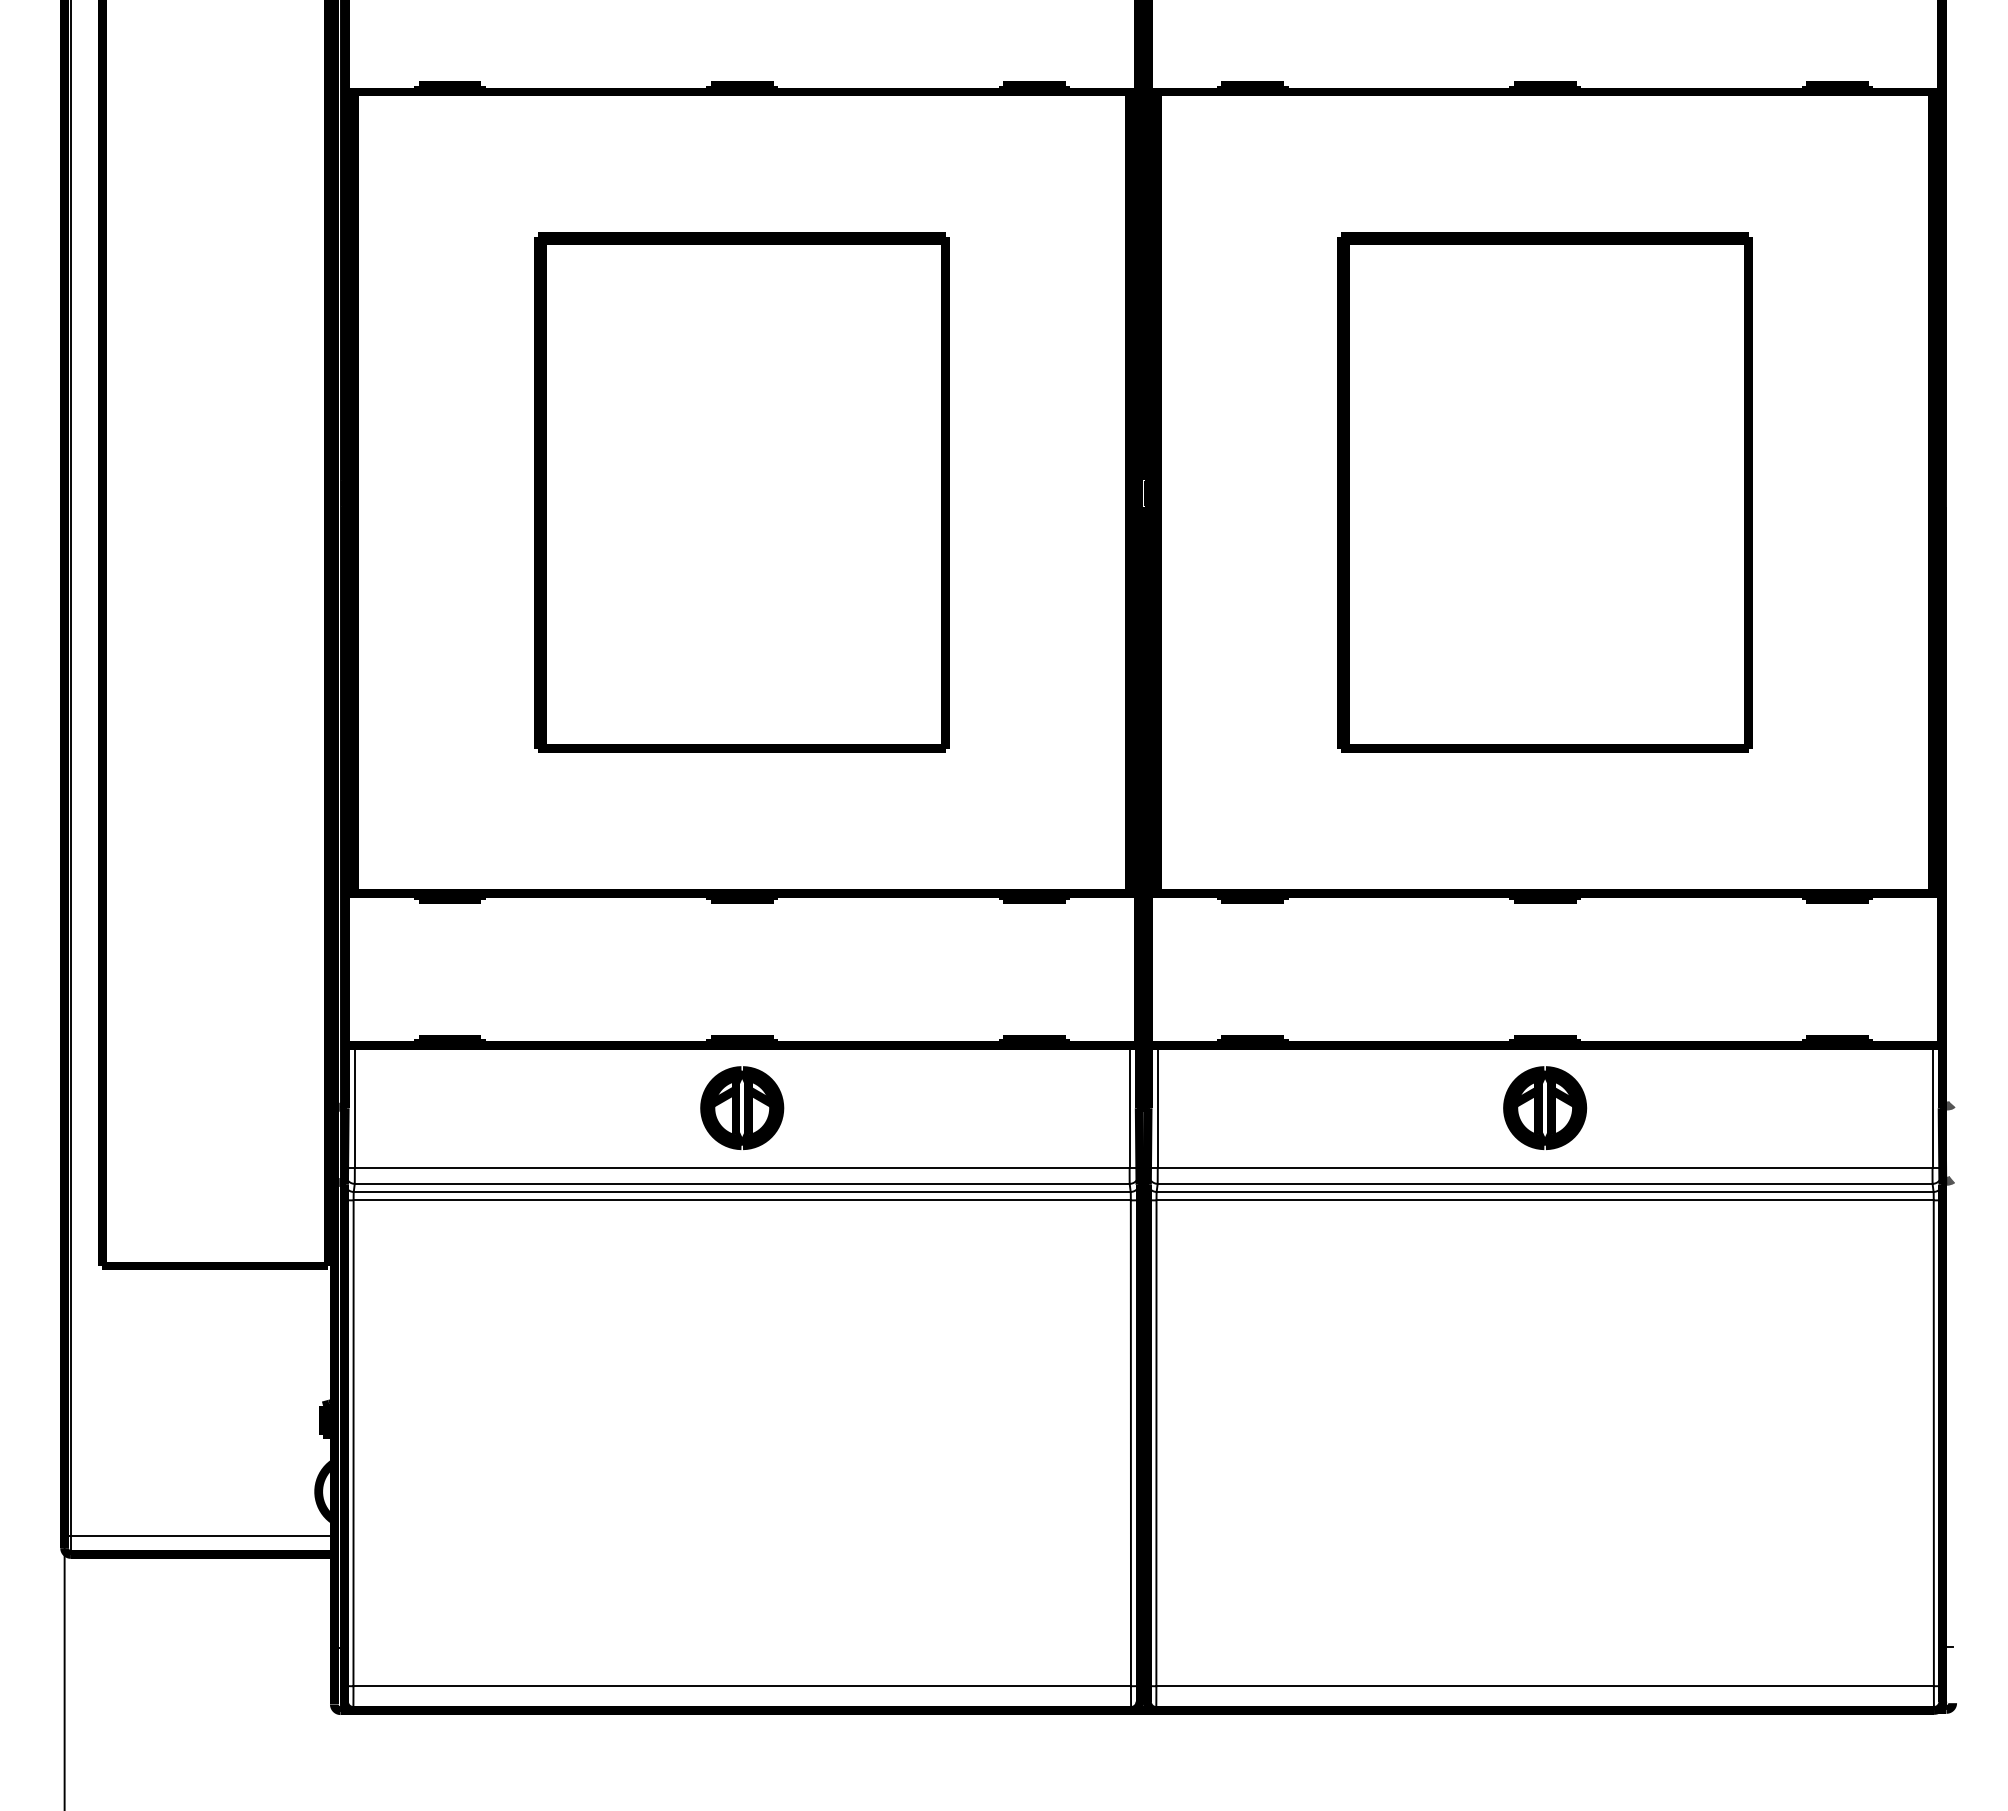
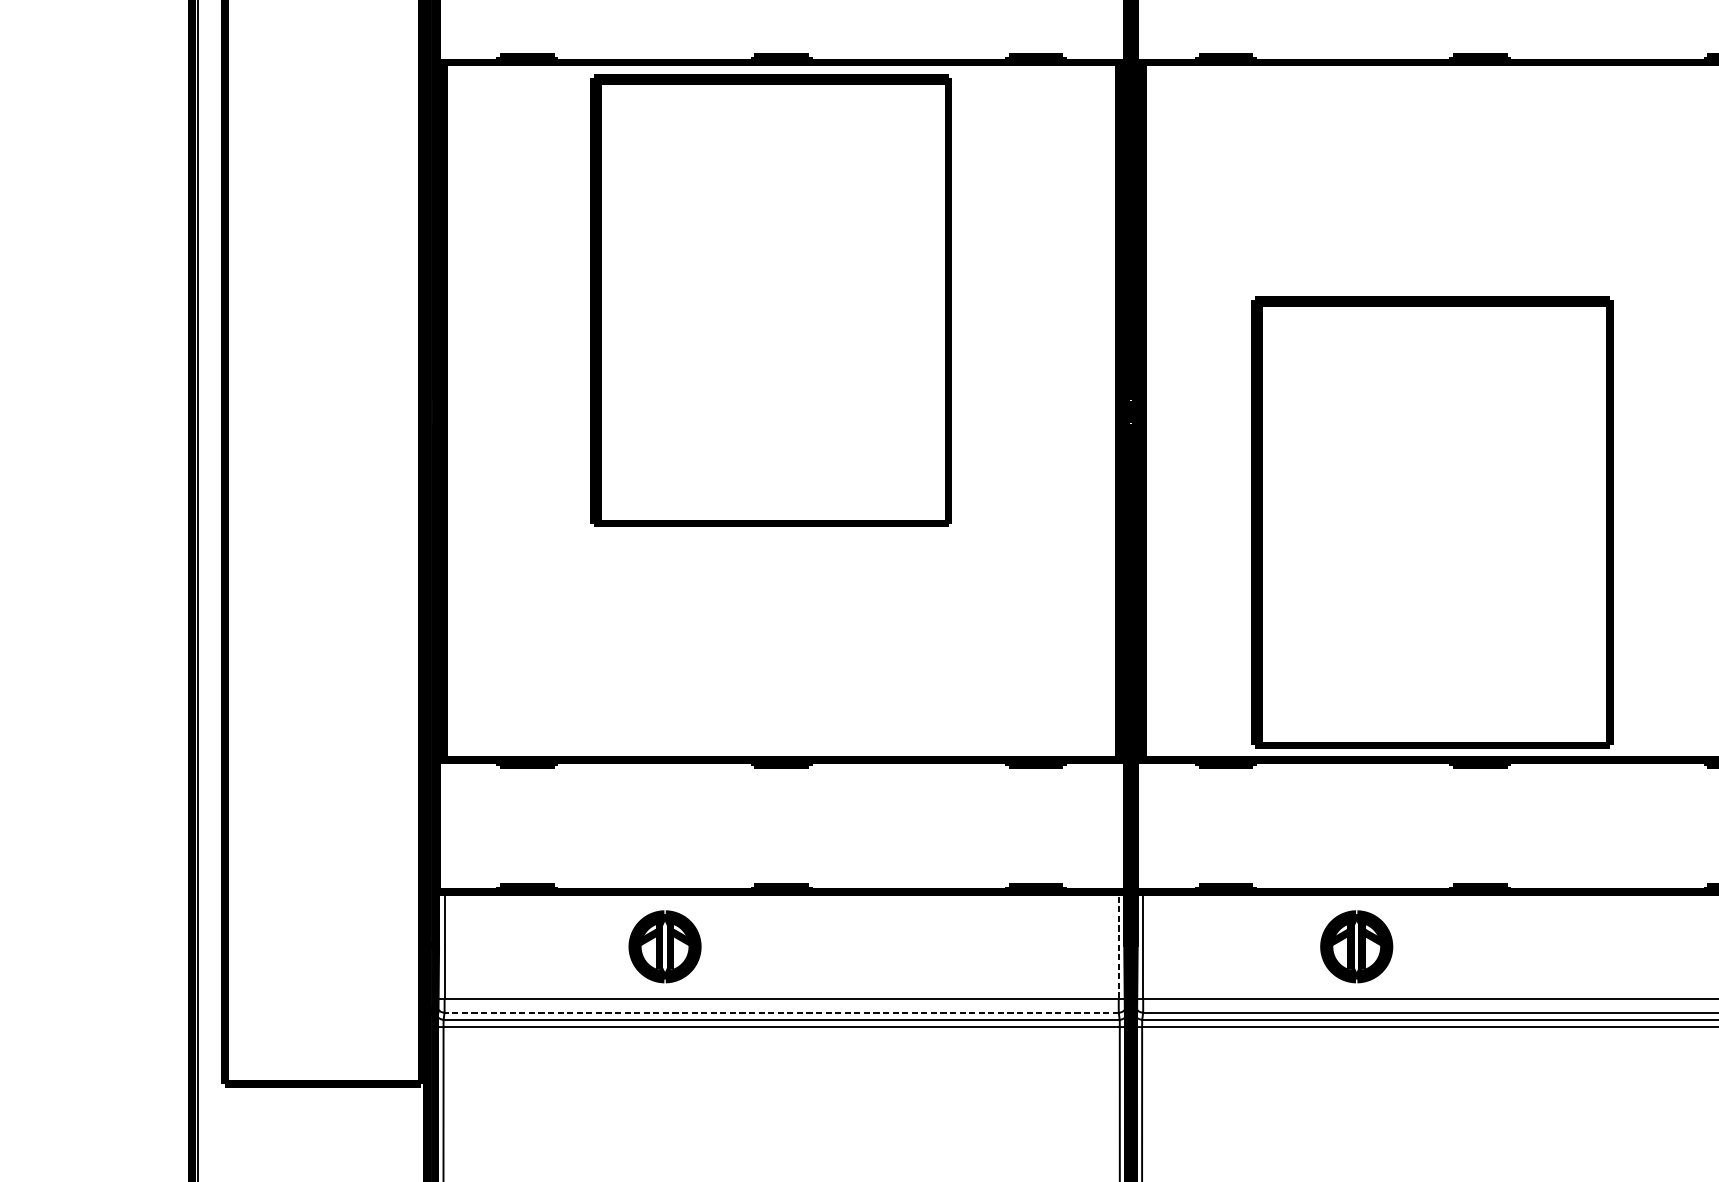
part: (741, 492) -> (770, 300), moved
part: (1544, 492) -> (1431, 522), moved
line: (1129, 1106) -> (1118, 945), solid -> dashed
part: (742, 1107) -> (665, 946), moved
part: (1545, 1108) -> (1357, 947), moved
line: (741, 1183) -> (781, 1012), solid -> dashed

